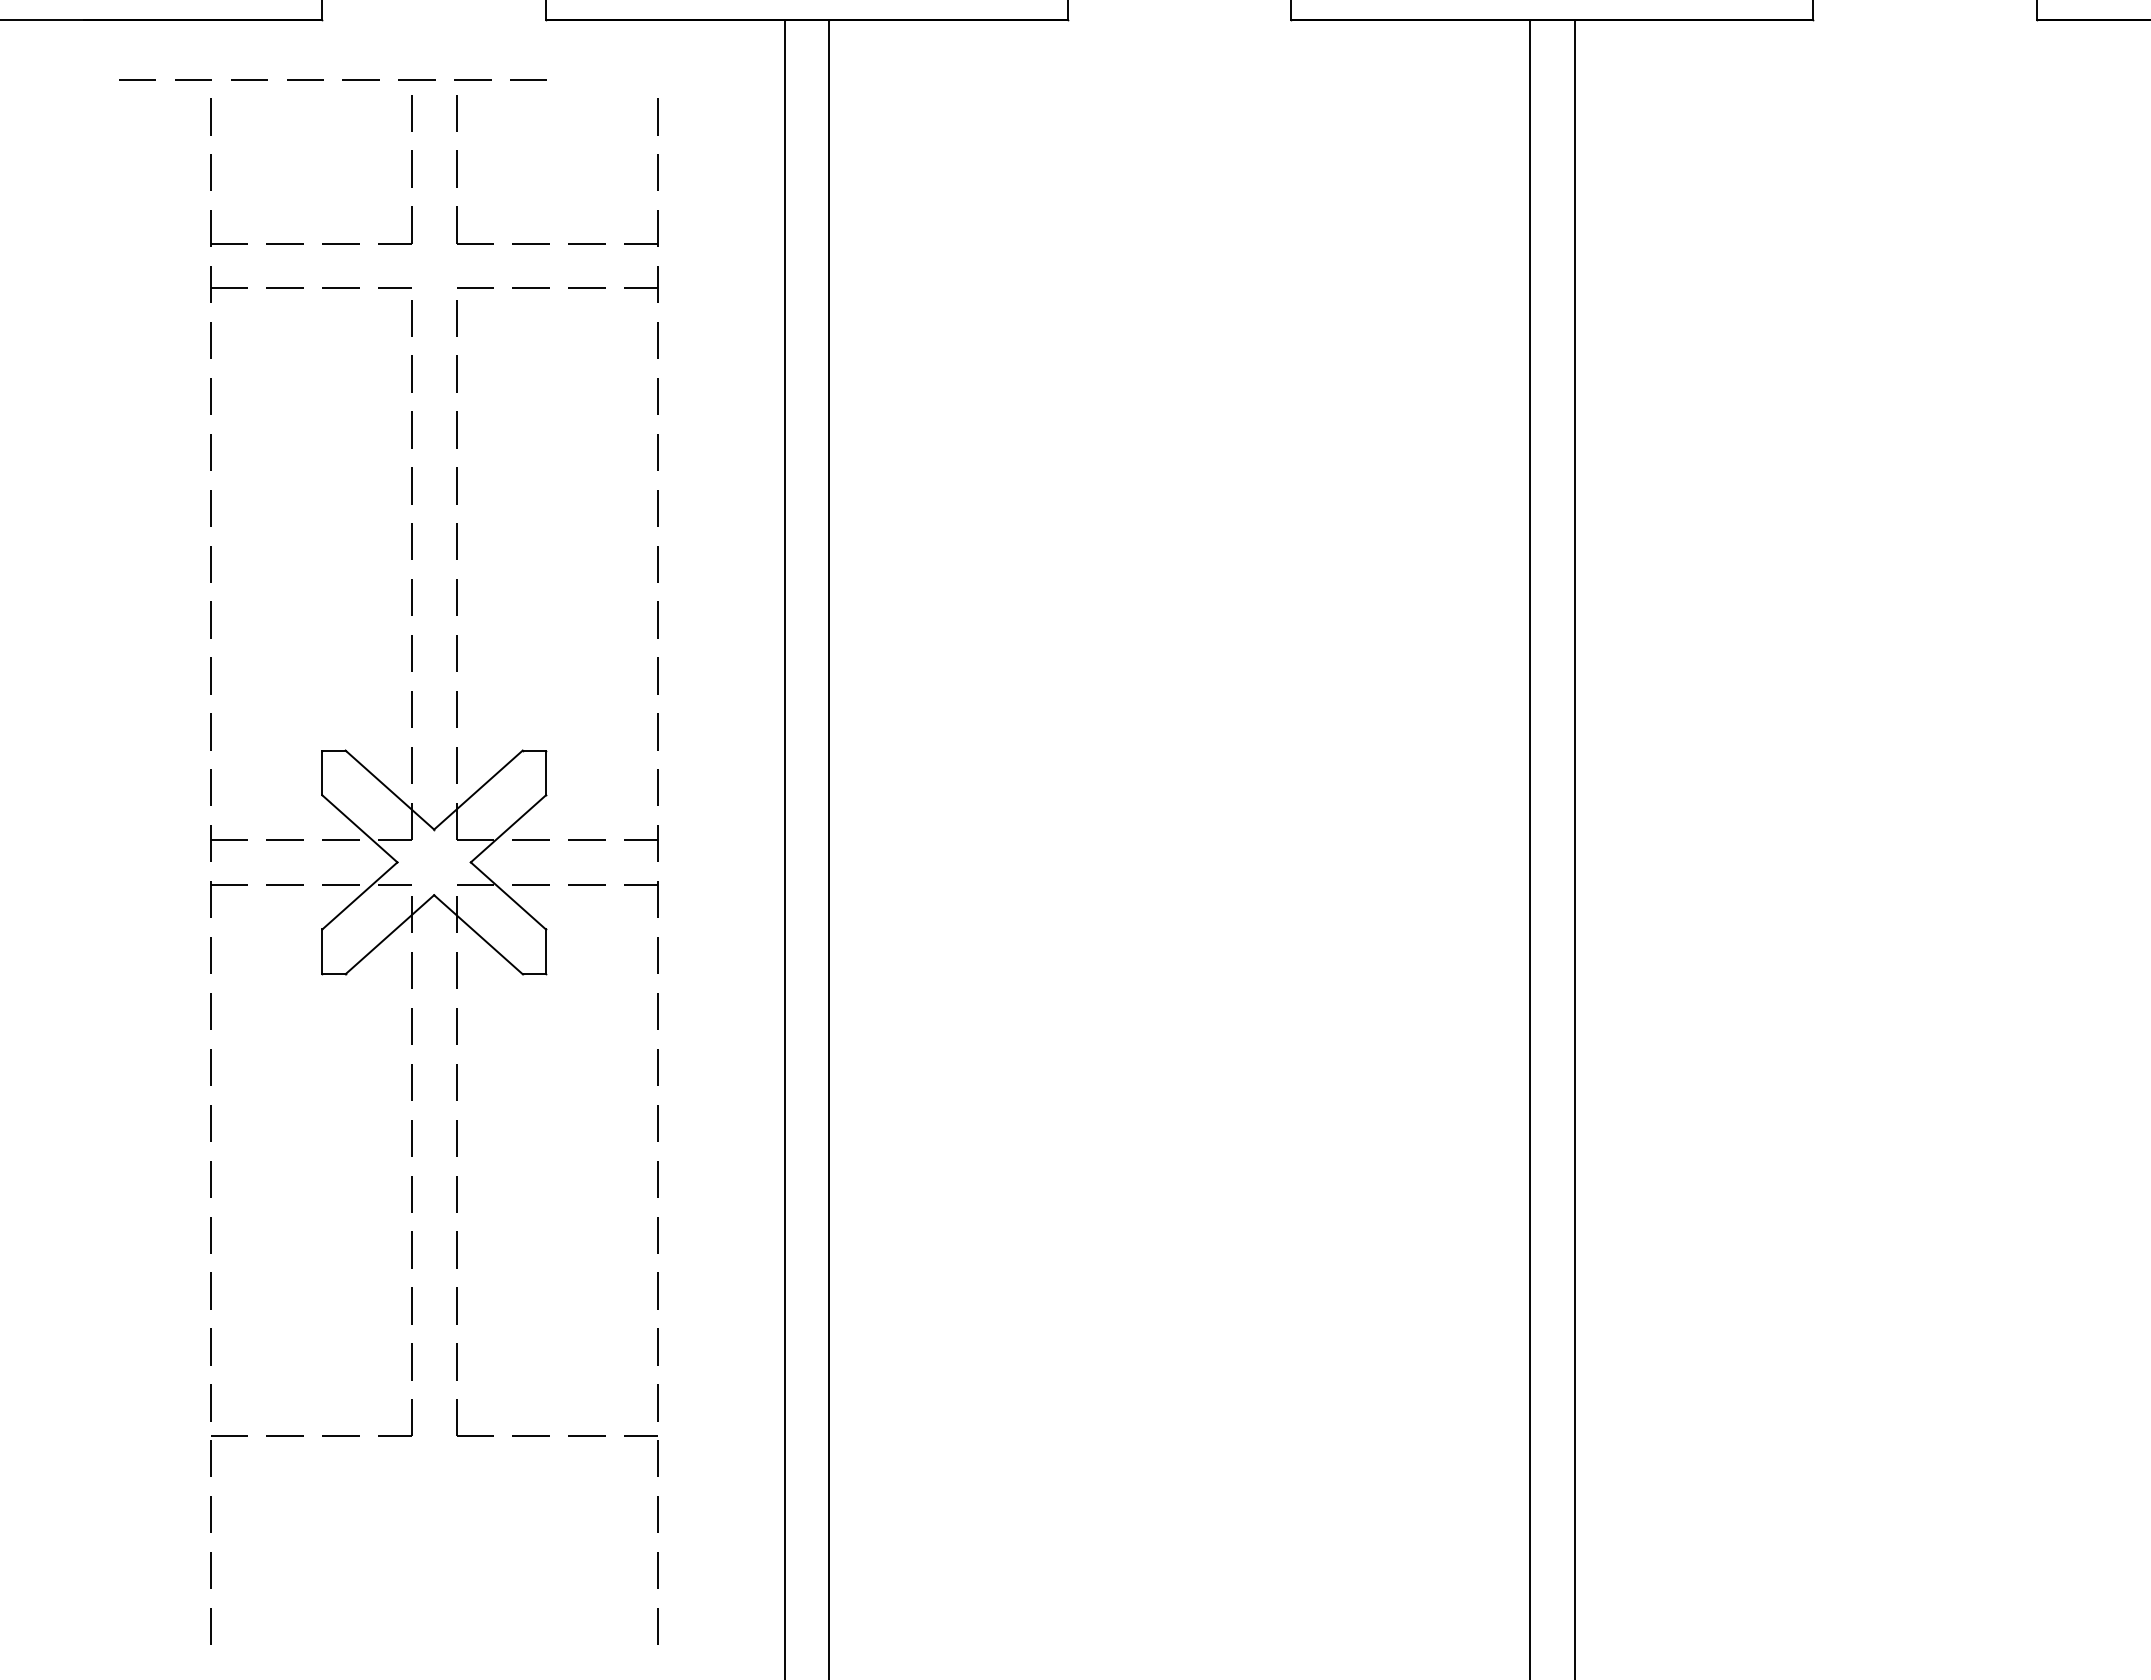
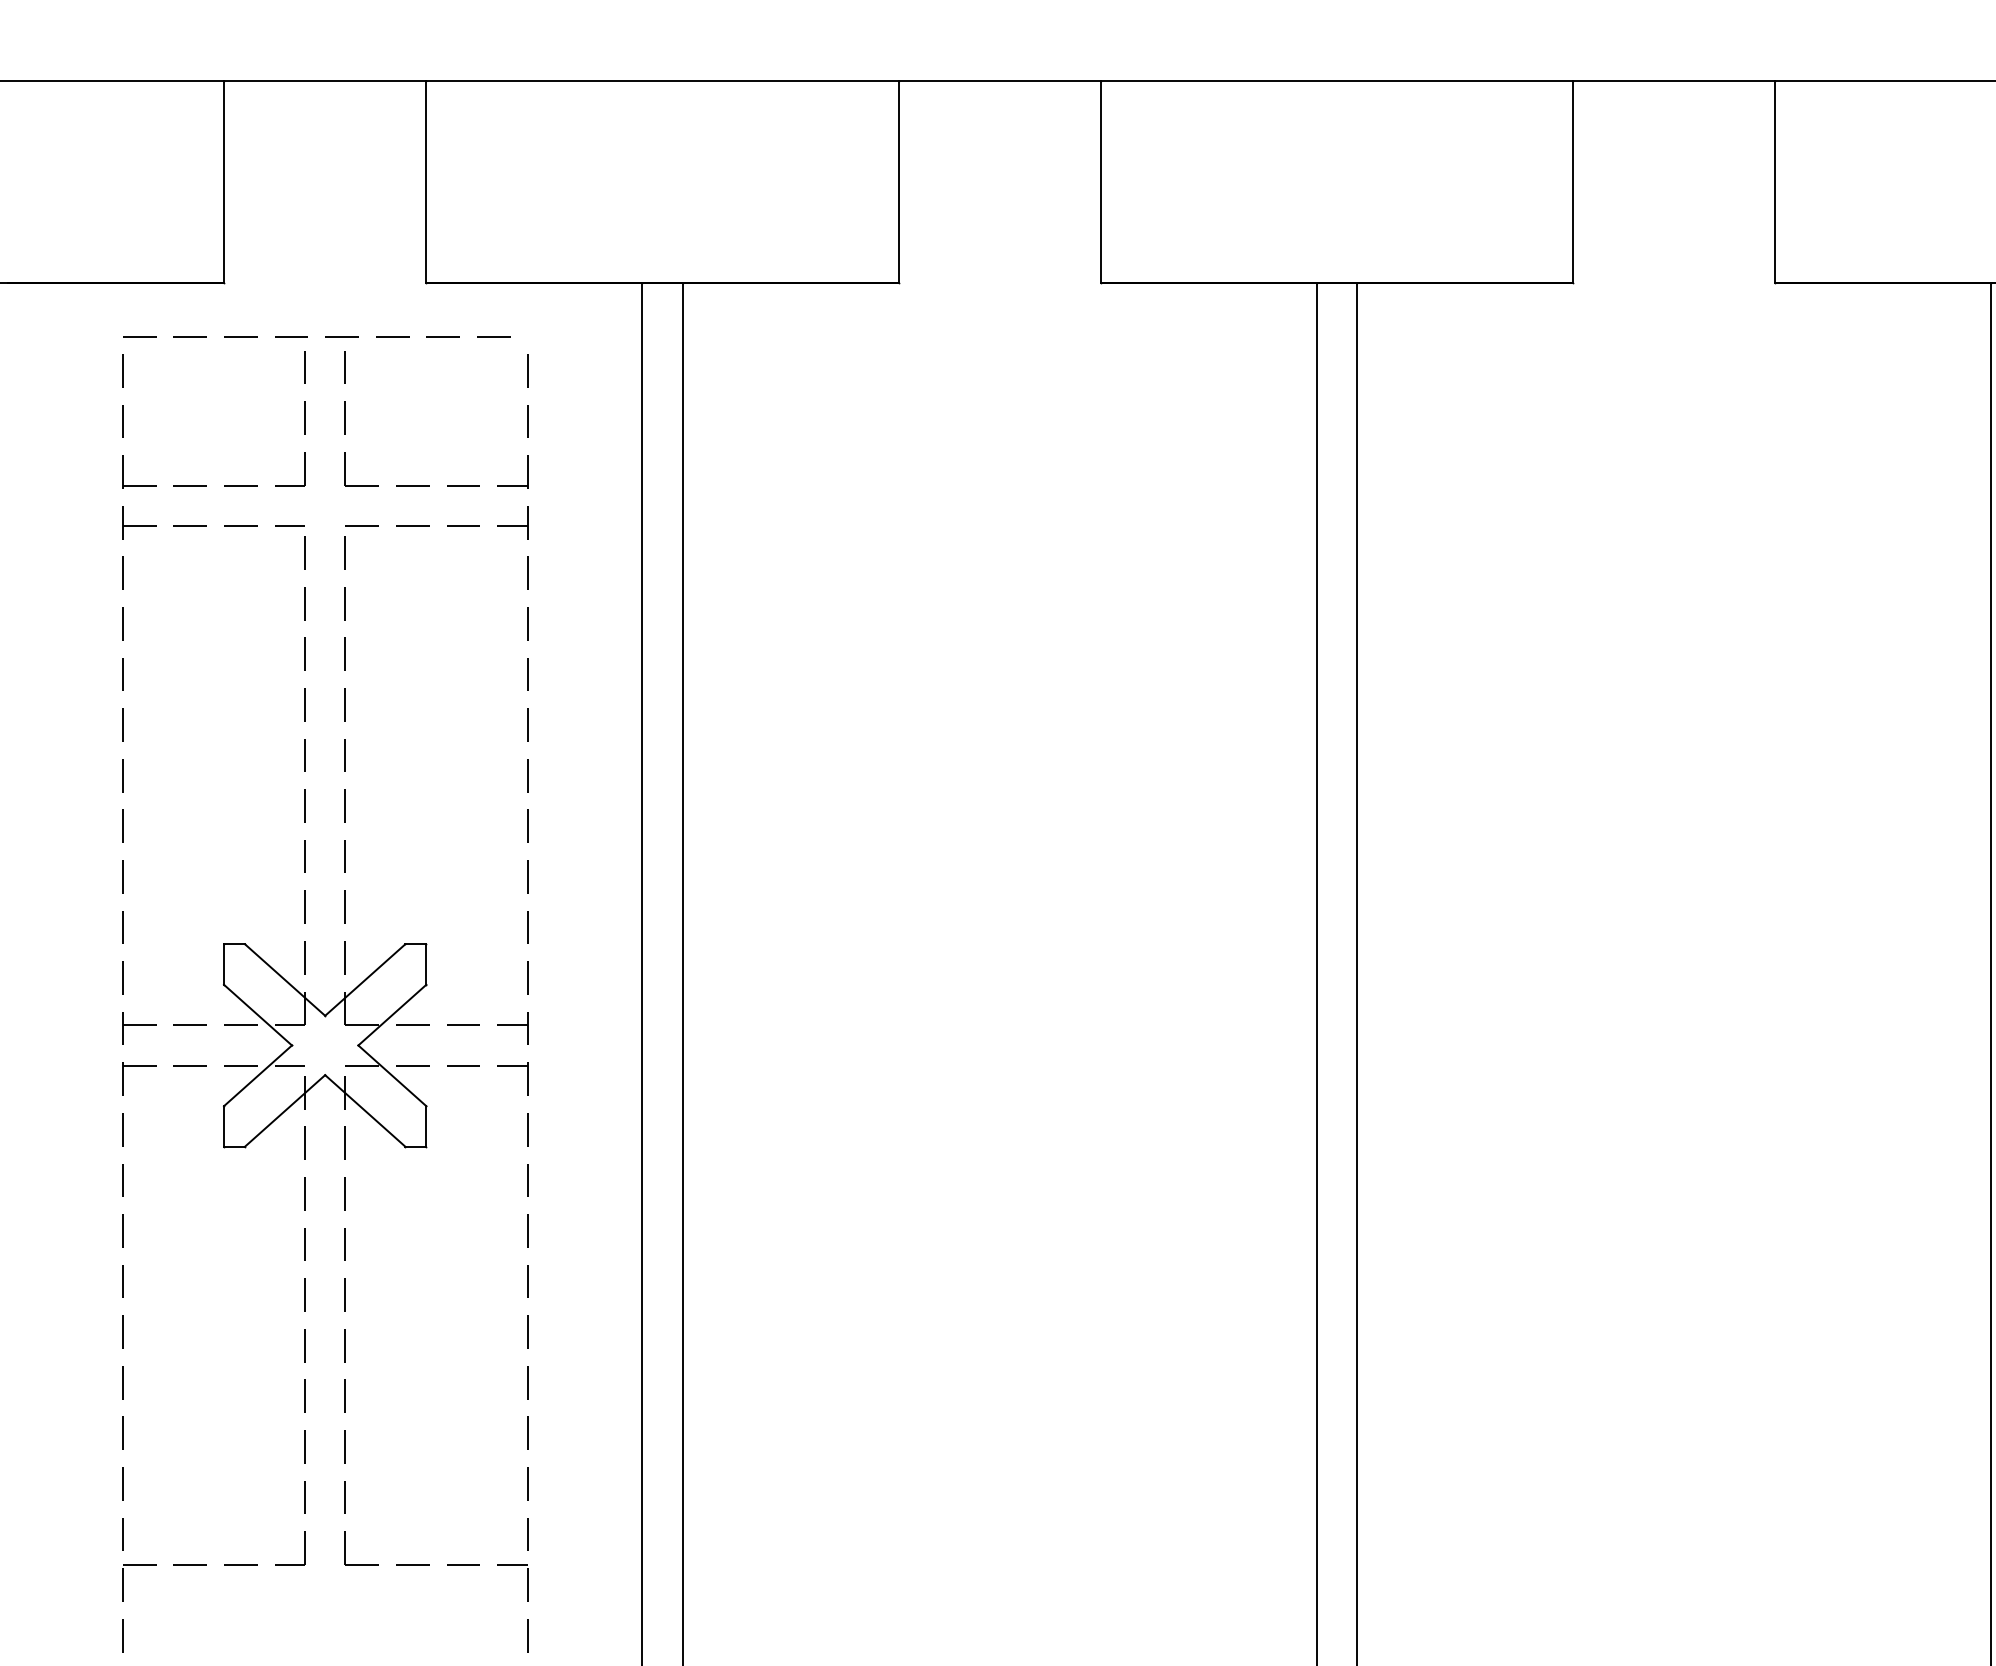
line: (322, 78) -> (307, 336), moved

